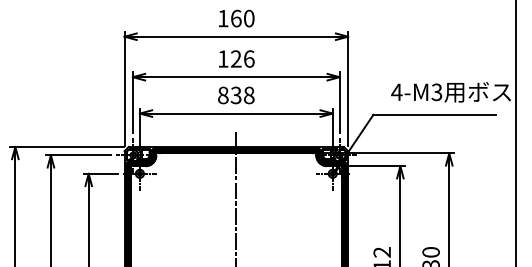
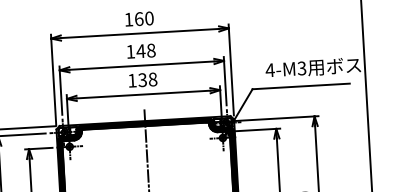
text: (242, 58) -> (145, 50), 126 -> 148
text: (223, 95) -> (132, 80), 838 -> 138

